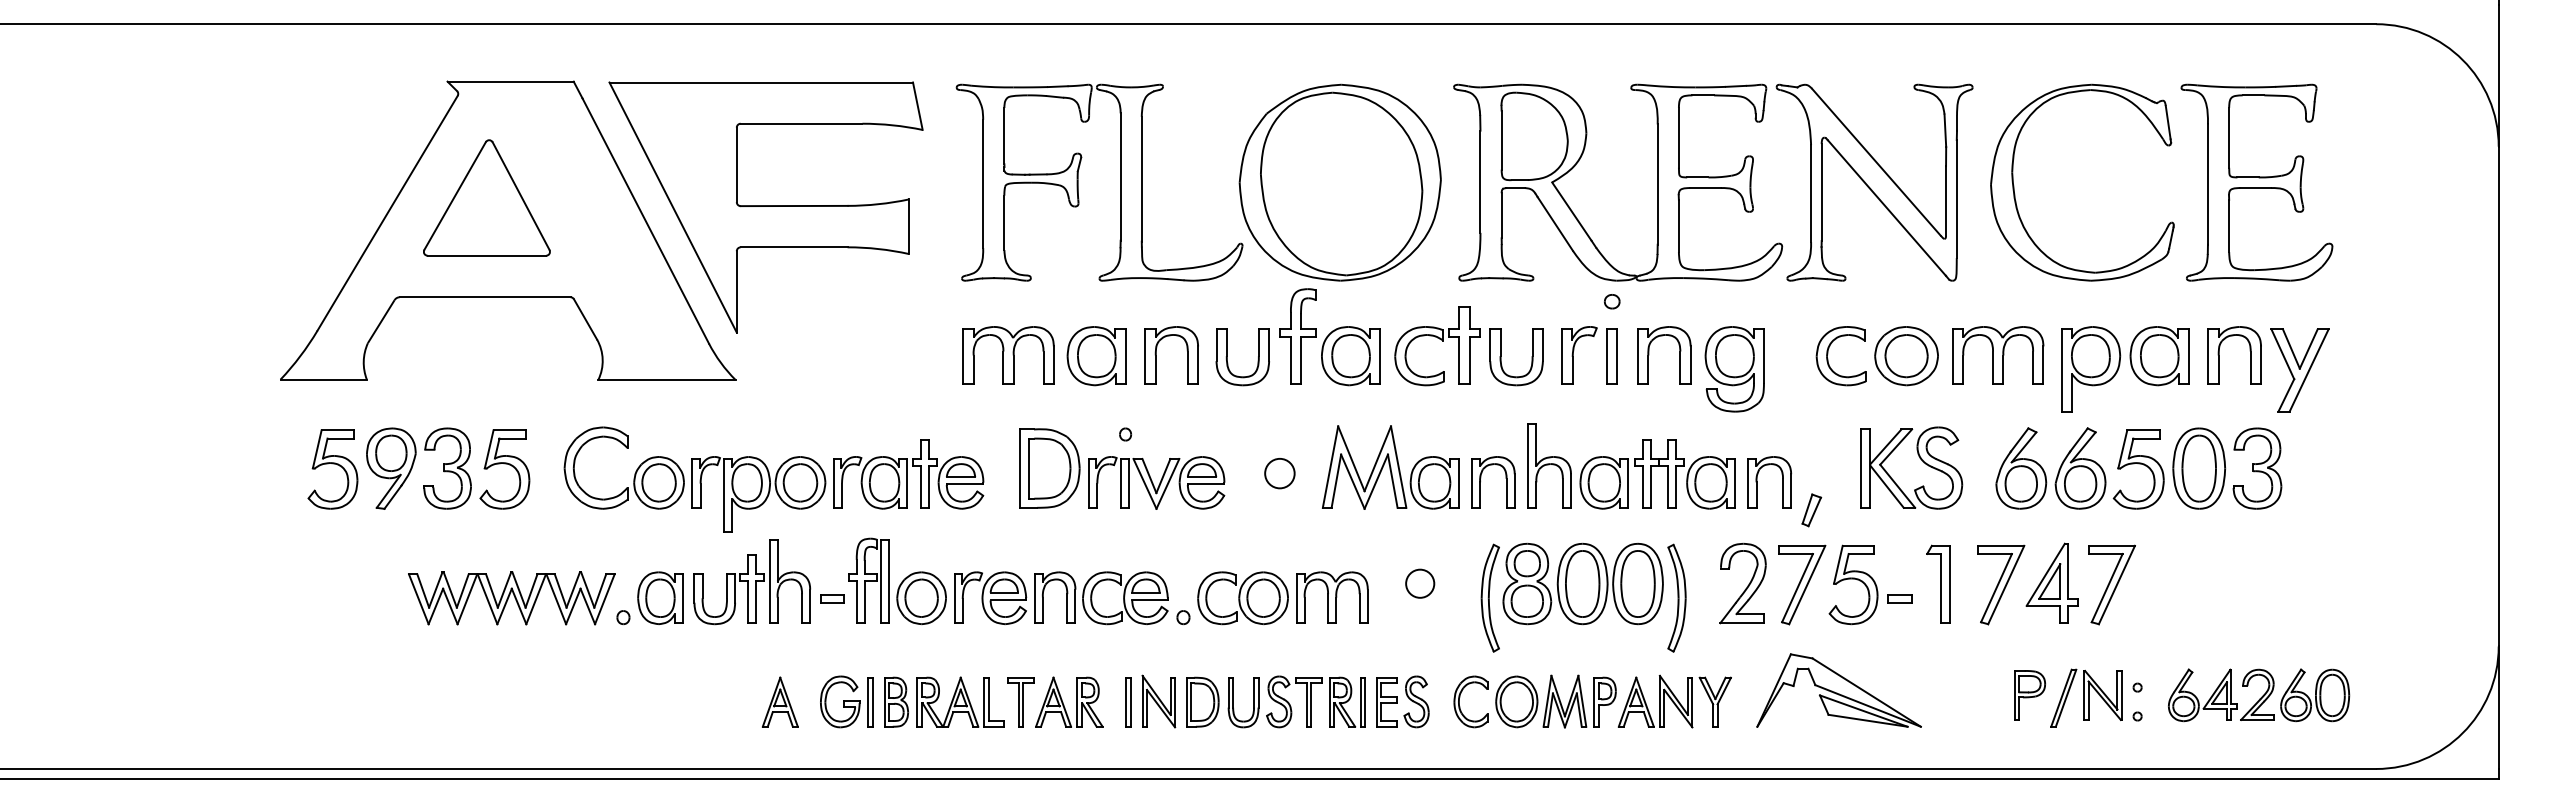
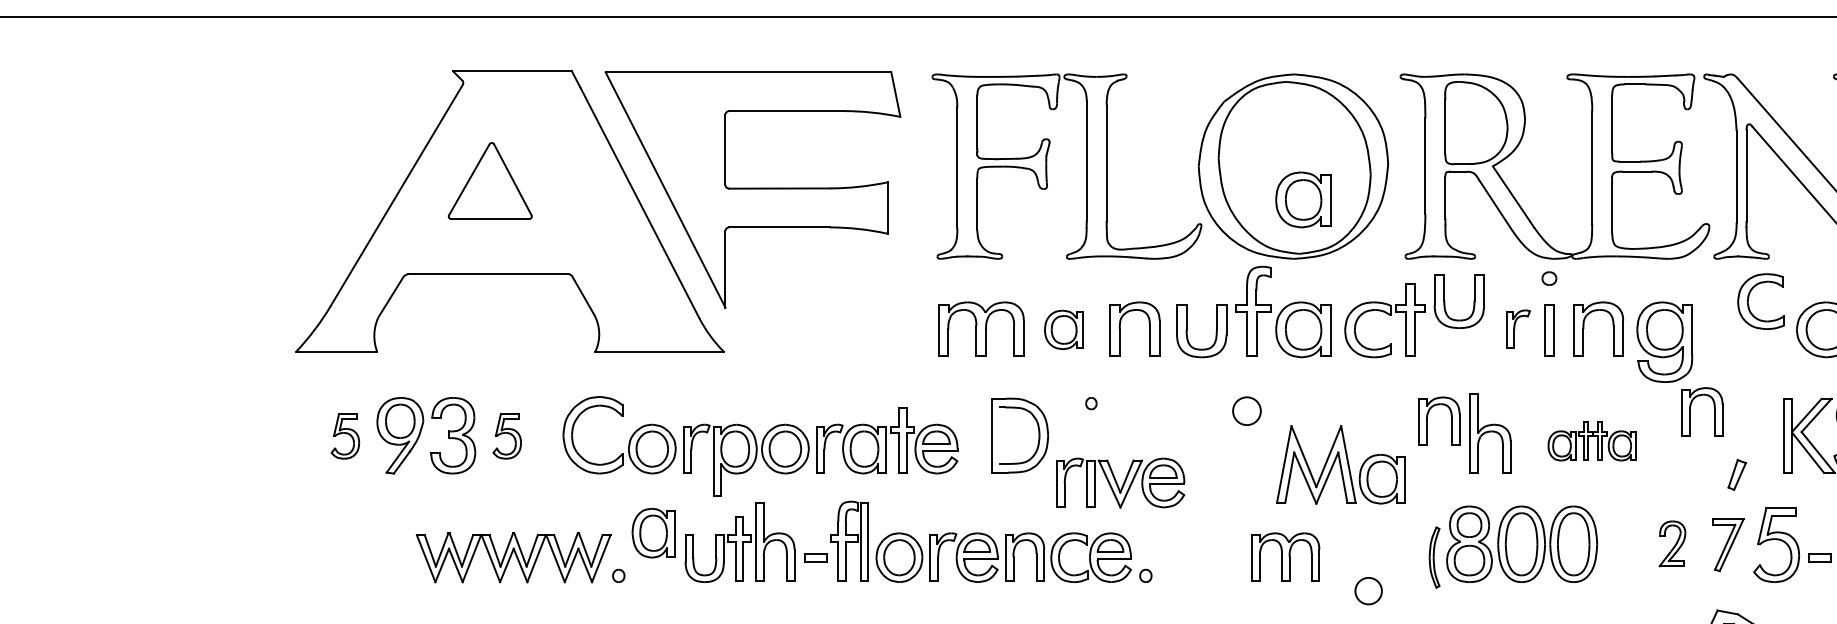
part: (486, 197) -> (489, 180), size x0.7
part: (1350, 218) -> (1303, 200), added
part: (1828, 354) -> (1749, 300), moved
part: (1579, 355) -> (1518, 329), size x0.7
part: (1096, 356) -> (1064, 330), size x0.7
part: (1501, 357) -> (1445, 301), moved
part: (1390, 467) -> (1340, 464), moved
line: (1028, 468) -> (1000, 435), removed
part: (332, 469) -> (344, 436), size x0.6
part: (504, 469) -> (506, 436), size x0.6
circle: (1279, 473) -> (1246, 411), moved
part: (1657, 474) -> (1592, 441), size x0.6
part: (1481, 478) -> (1428, 417), moved
part: (1156, 482) -> (1120, 482), moved
part: (1757, 482) -> (1690, 412), moved
circle: (1420, 583) -> (1368, 590), moved
part: (1742, 583) -> (1672, 543), size x0.6
part: (1802, 584) -> (1728, 544), size x0.7
part: (660, 597) -> (653, 532), moved
part: (1489, 597) -> (1433, 557), size x0.6
part: (1676, 597) -> (1609, 557), removed
part: (1242, 598) -> (1201, 557), removed

